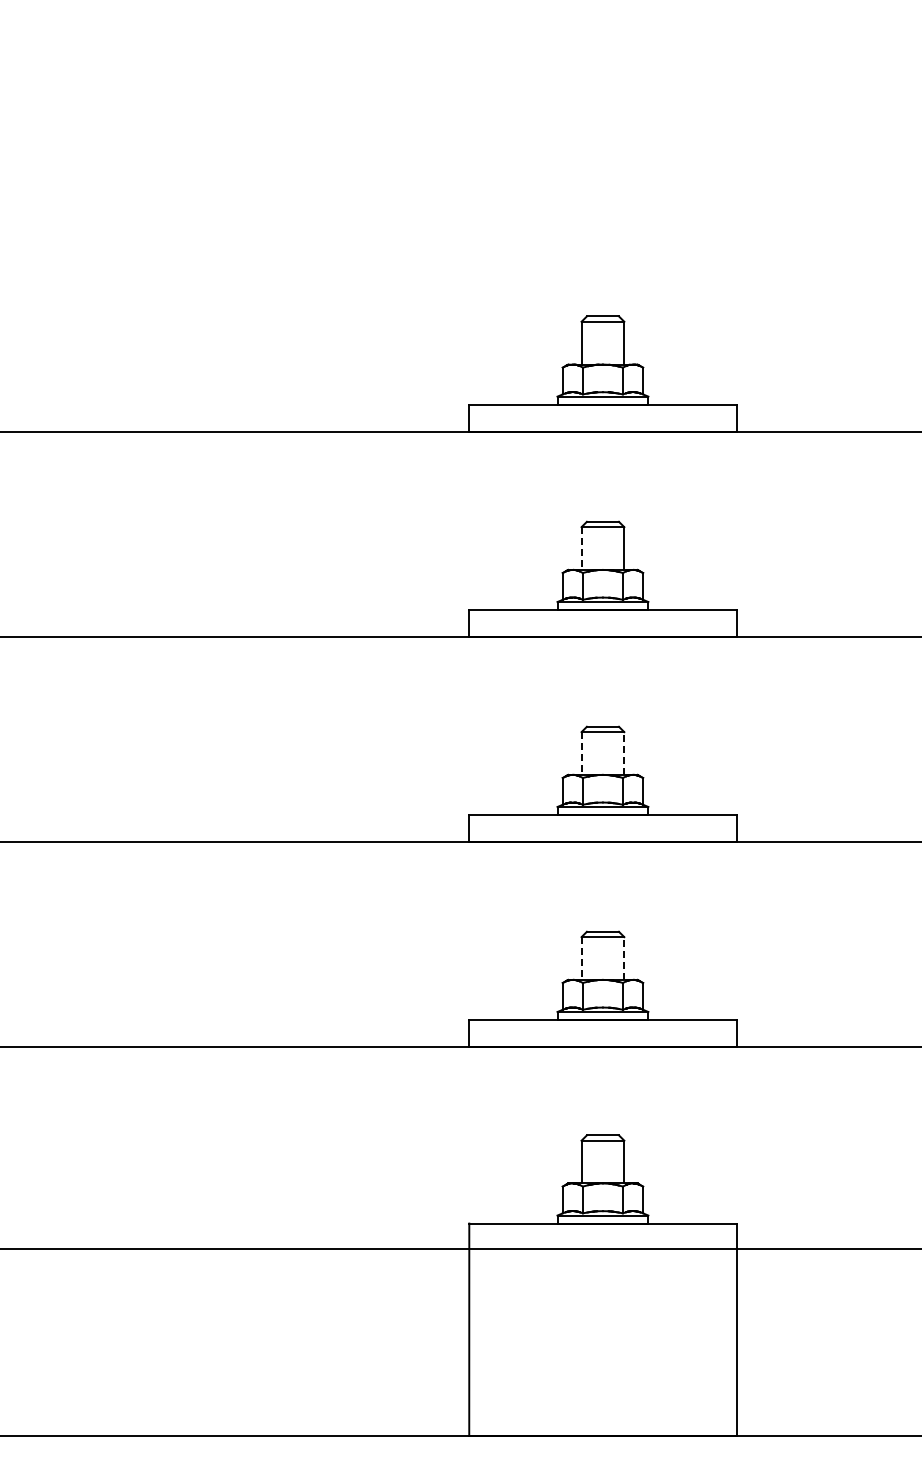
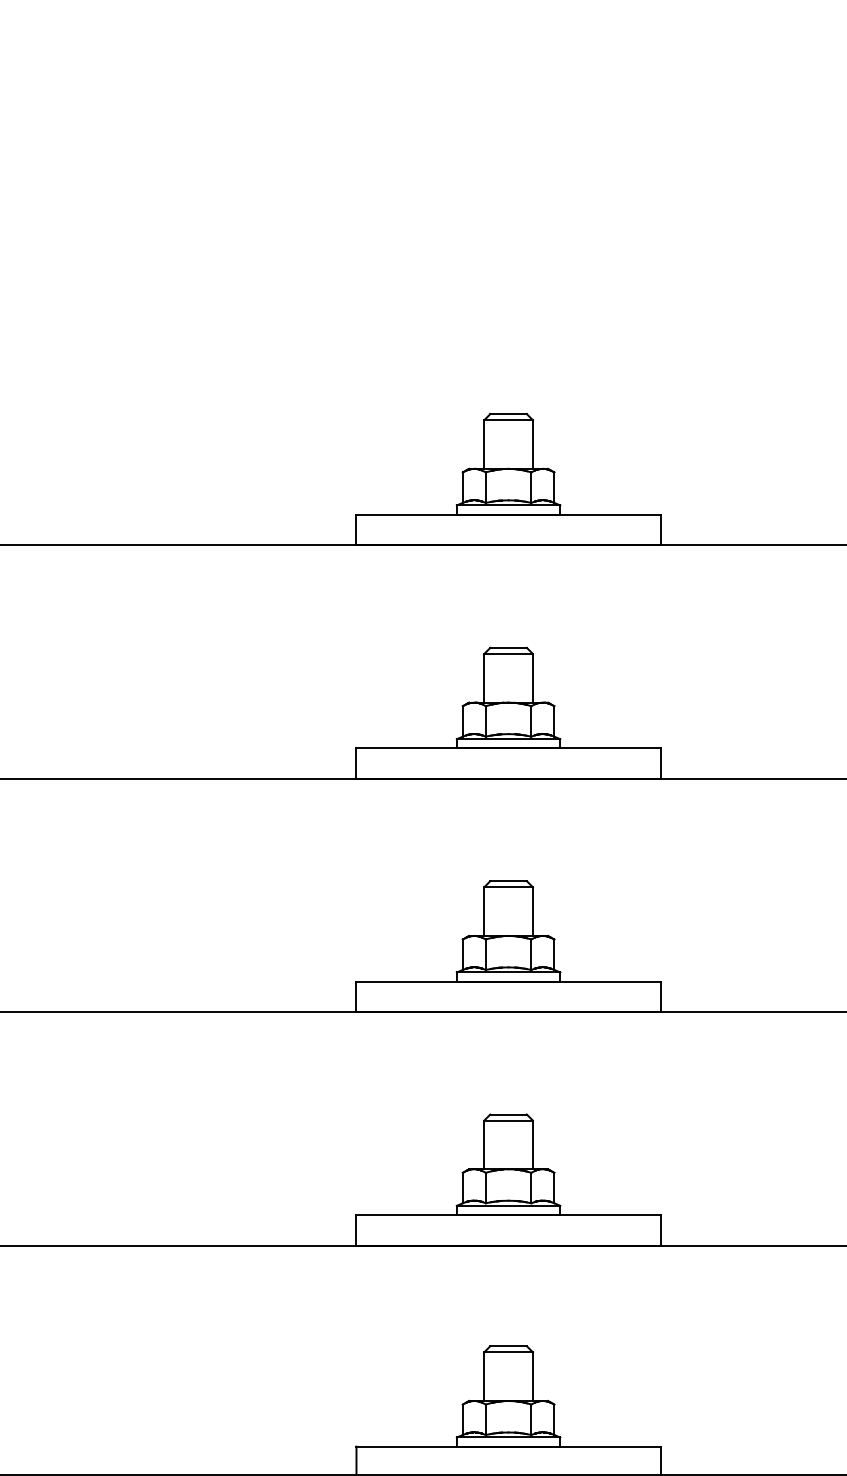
line: (581, 549) -> (484, 679), dashed -> solid
line: (624, 753) -> (533, 911), dashed -> solid
line: (581, 754) -> (484, 912), dashed -> solid
line: (624, 958) -> (533, 1144), dashed -> solid
line: (581, 959) -> (484, 1146), dashed -> solid

